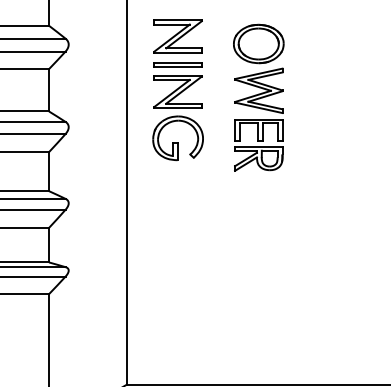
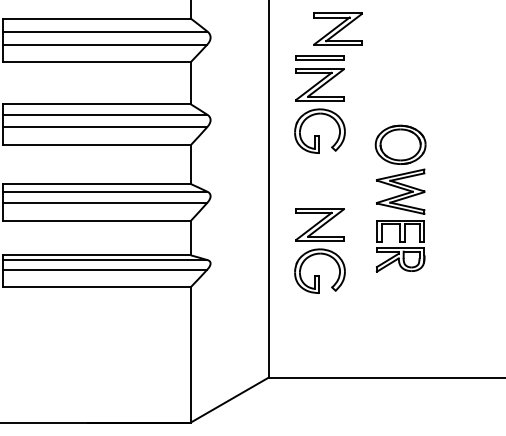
part: (177, 35) -> (337, 28), moved
part: (258, 97) -> (400, 198), moved
part: (177, 257) -> (319, 250), added

